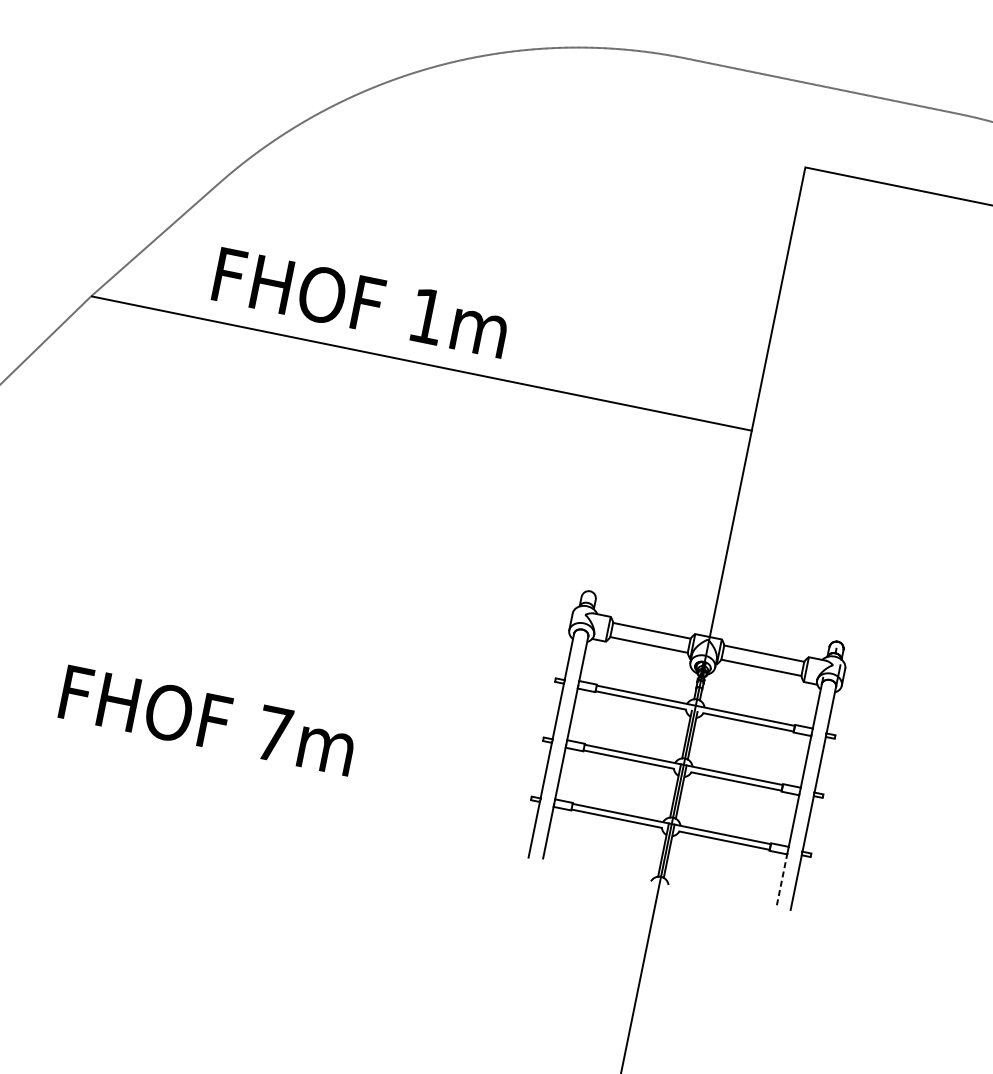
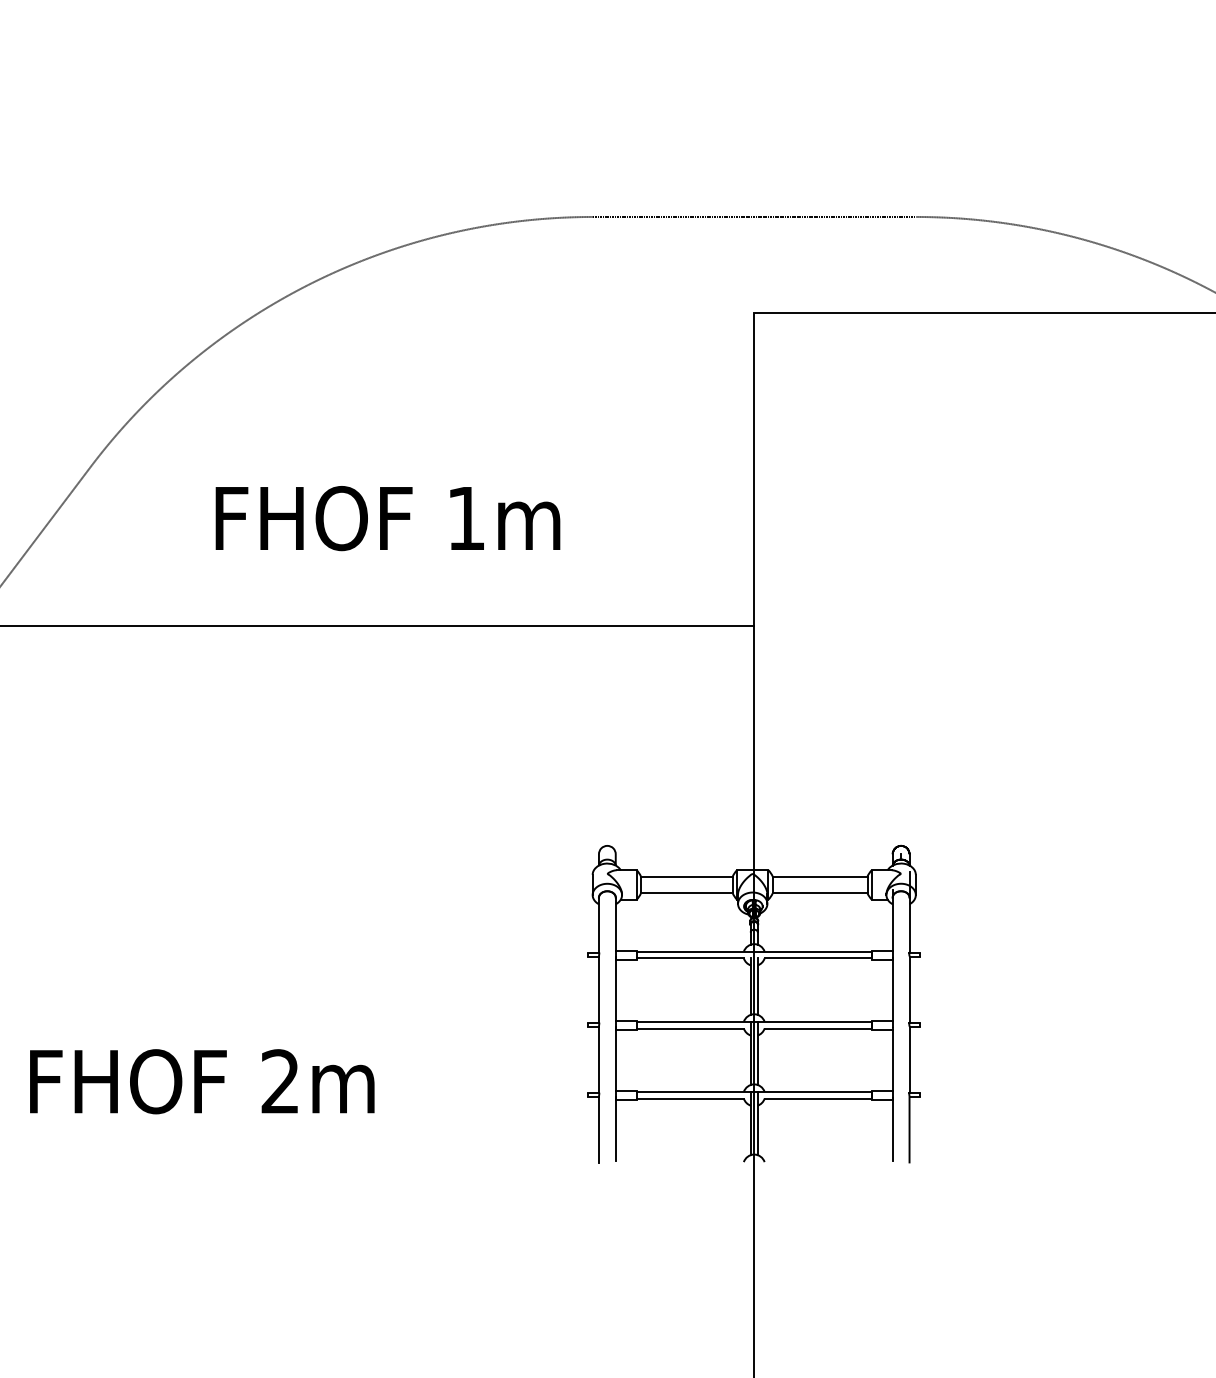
text: (360, 302) -> (387, 518), moved
text: (273, 733) -> (279, 1081), 7m -> 2m
line: (781, 880) -> (892, 1130), dashed -> solid

